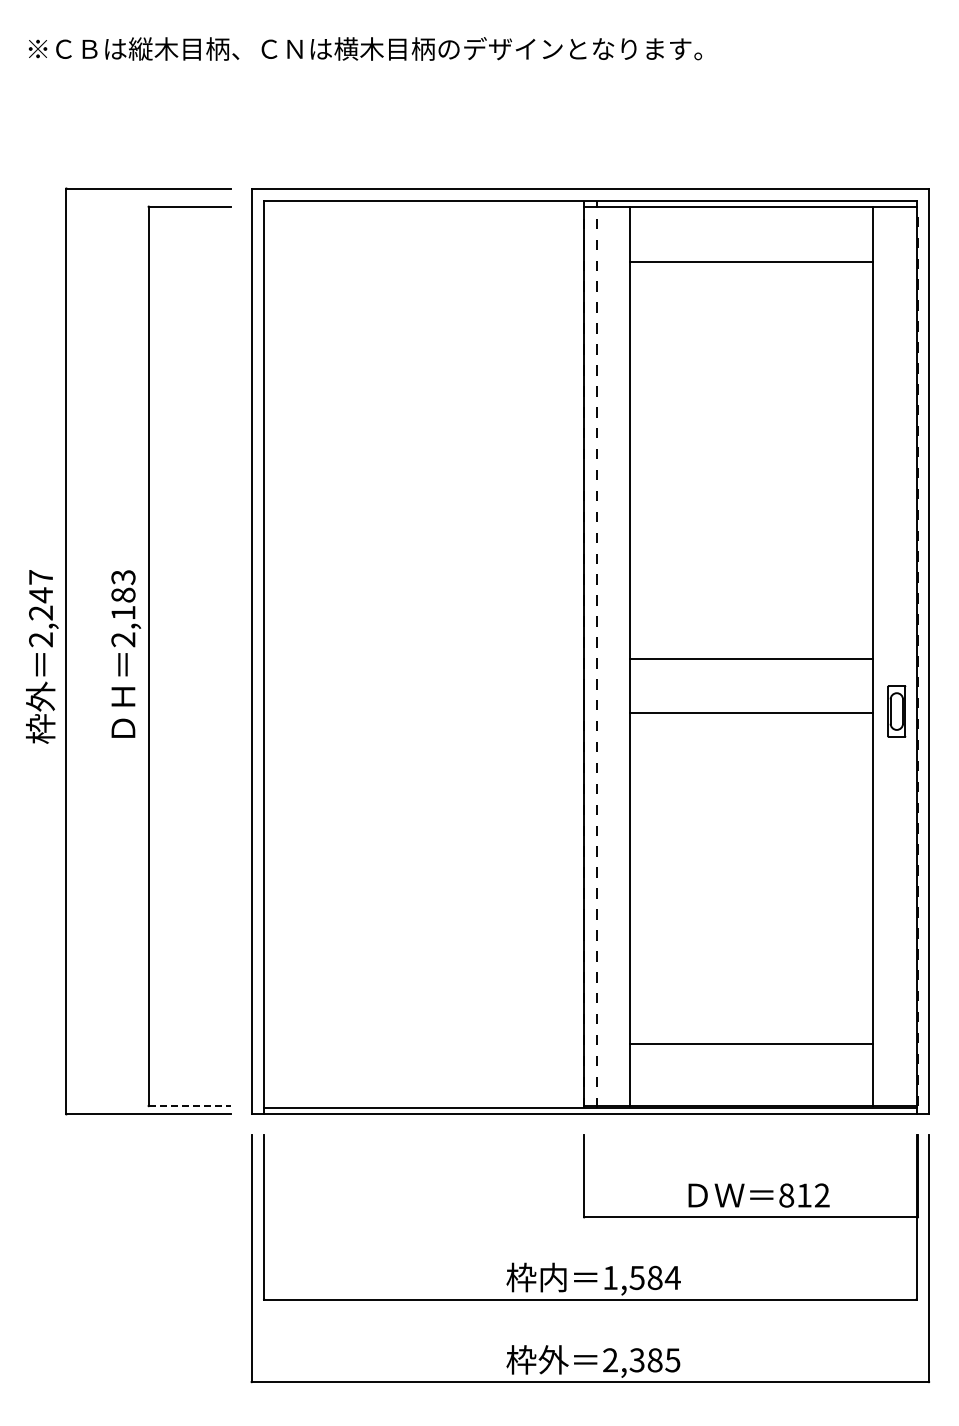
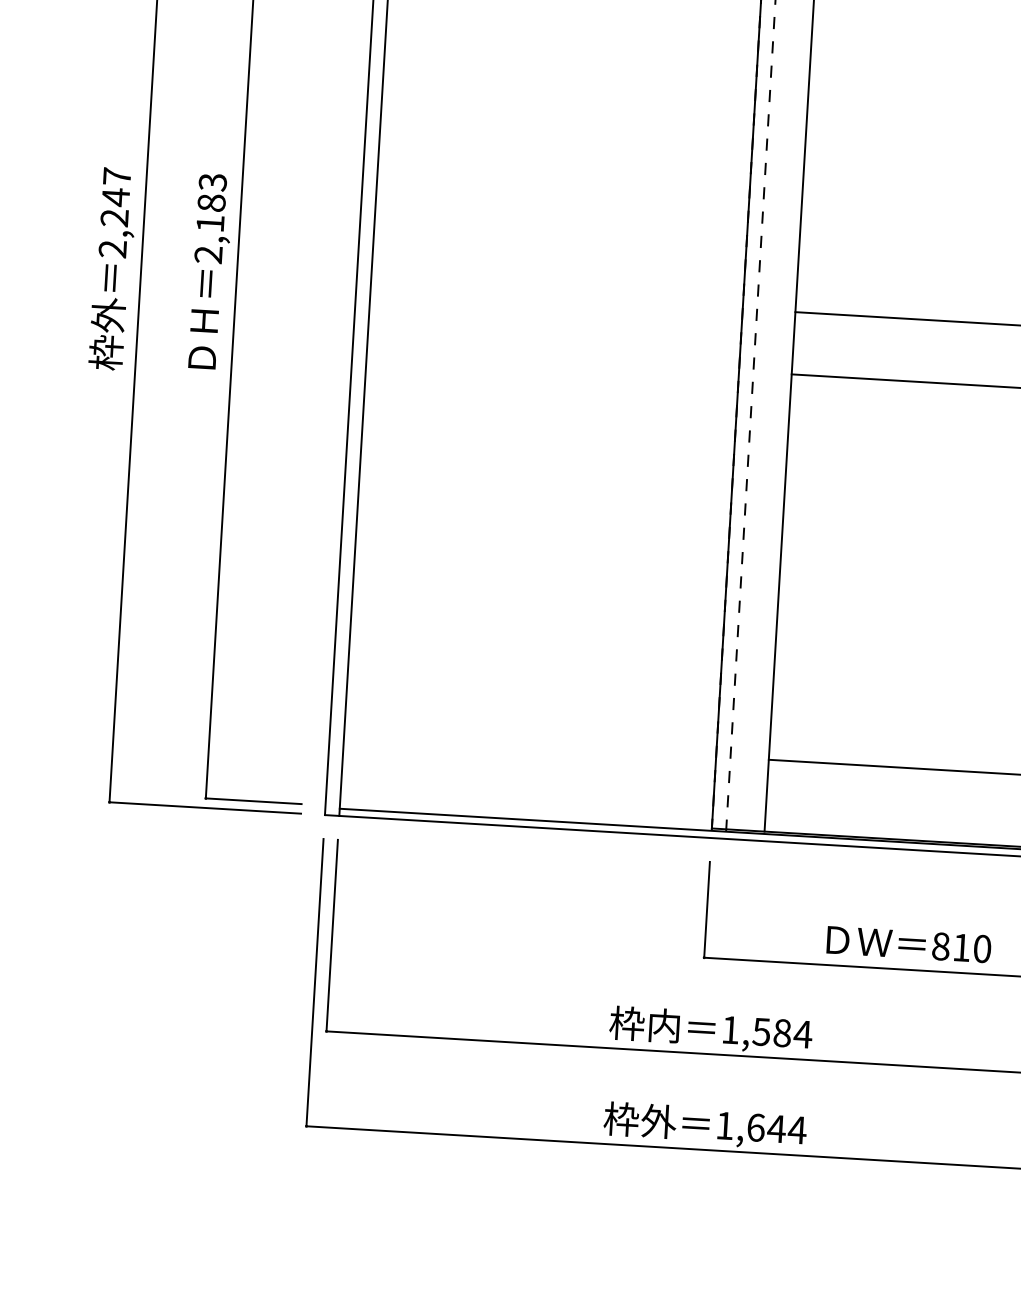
line: (190, 1105) -> (254, 800), dashed -> solid
text: (822, 1195) -> (982, 948), 812 -> 810
text: (641, 1360) -> (760, 1128), 2,385 -> 1,644

